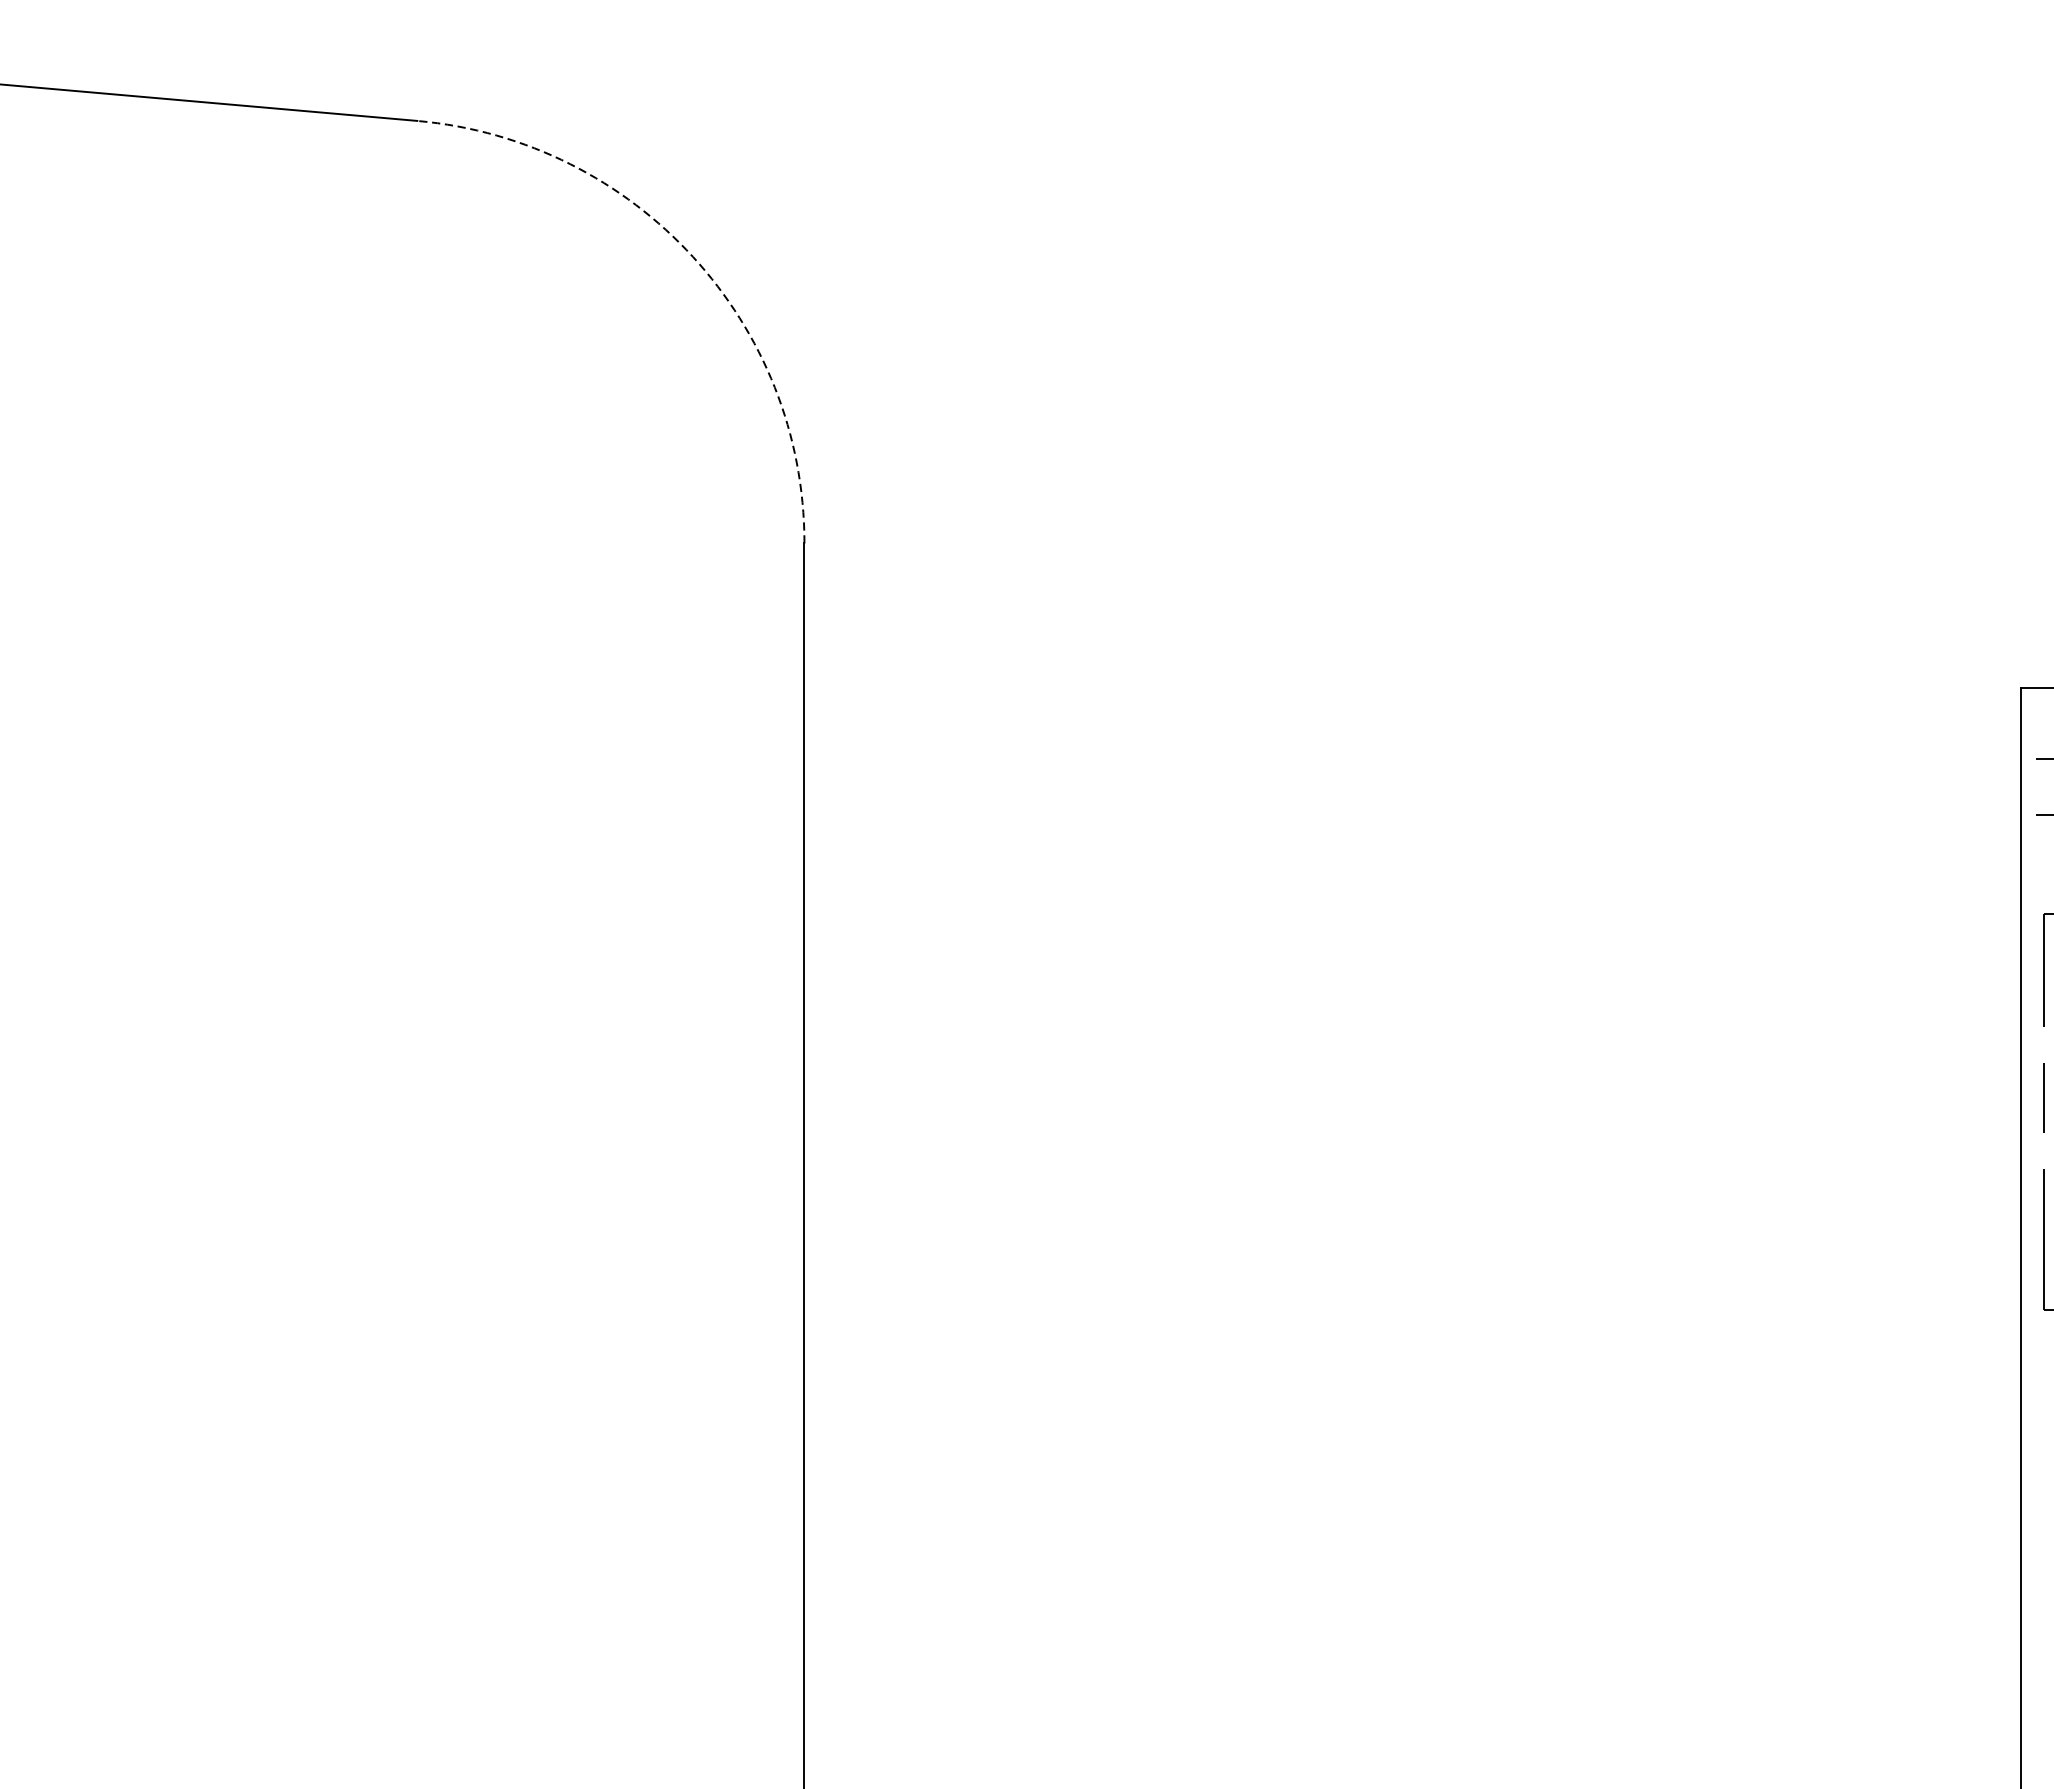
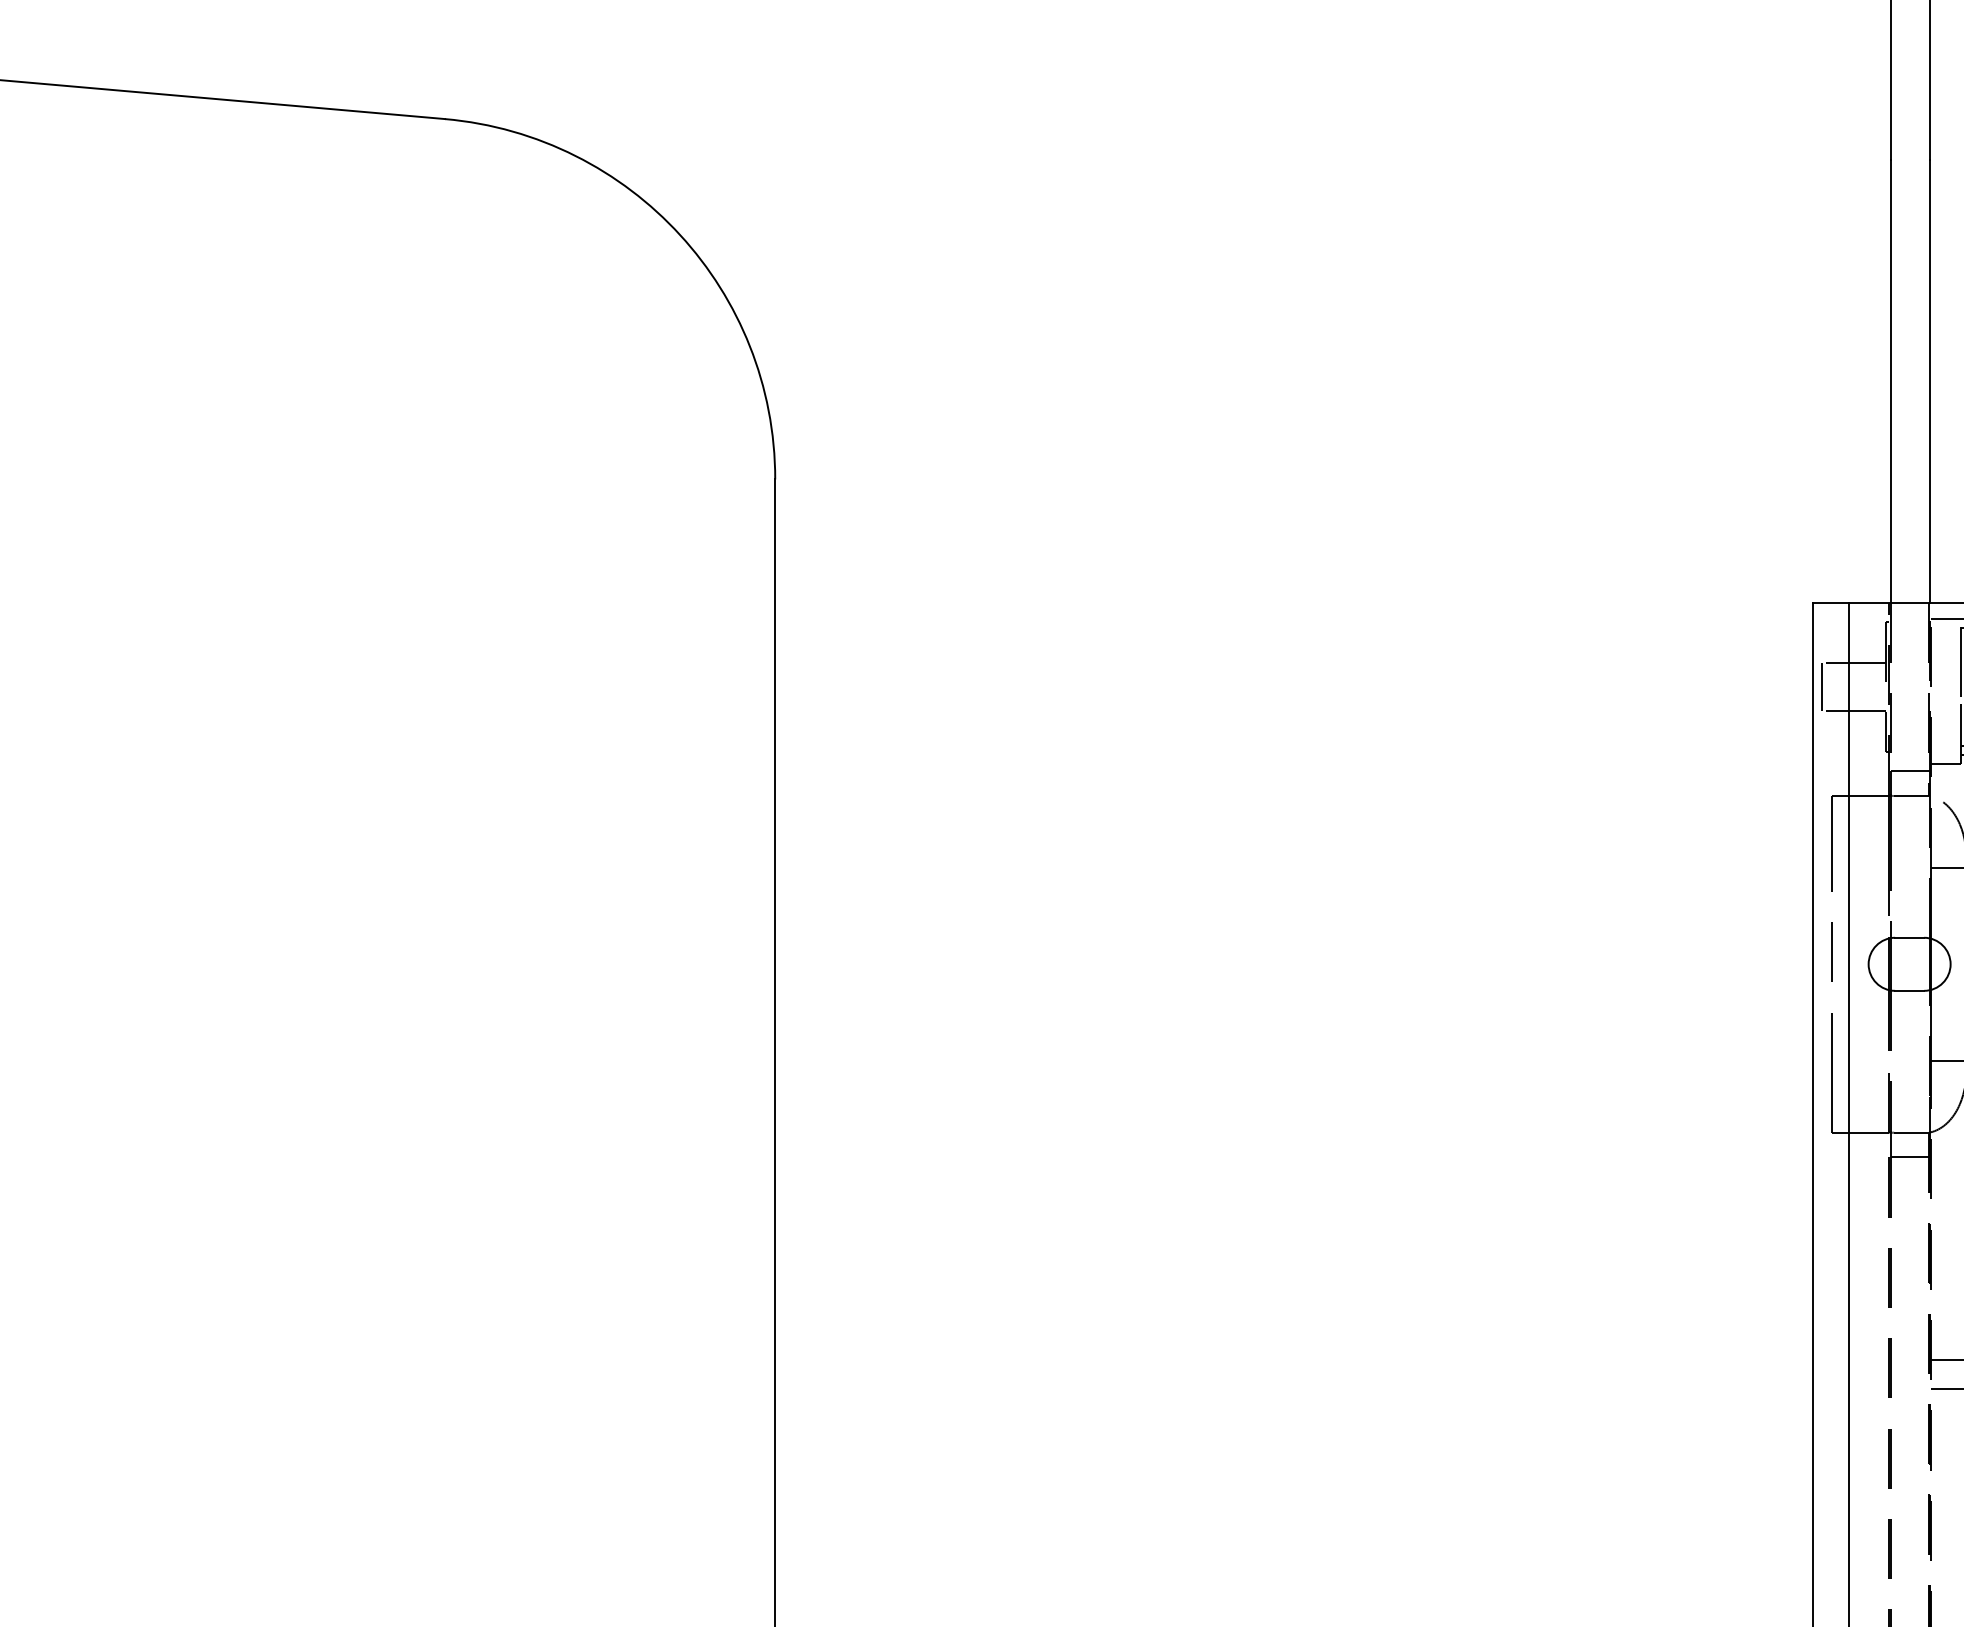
arc: (693, 257) -> (680, 235), dashed -> solid
line: (2031, 786) -> (1821, 686), added

